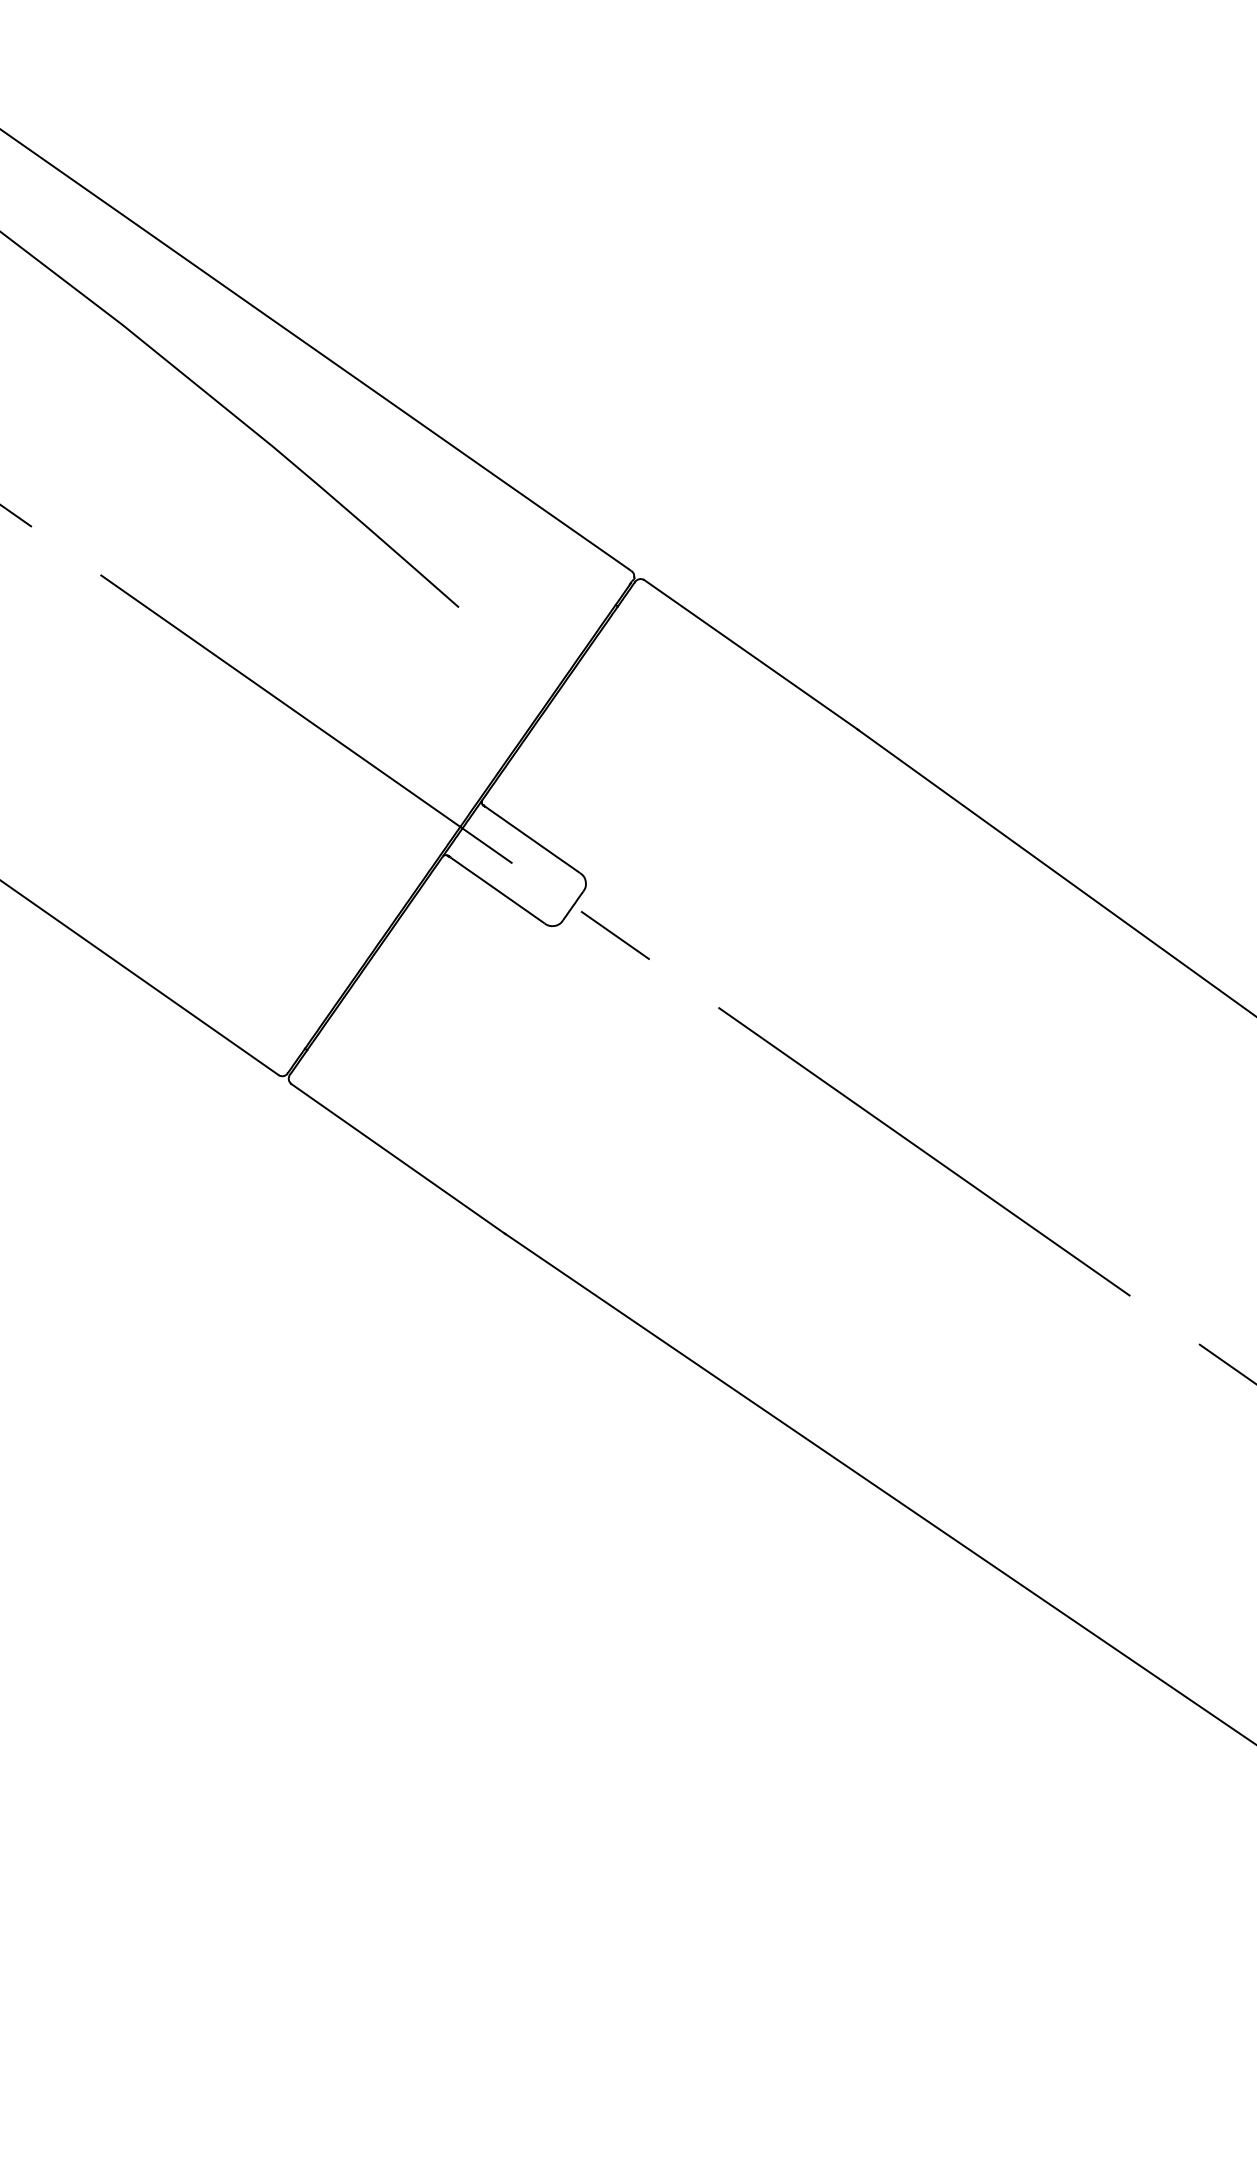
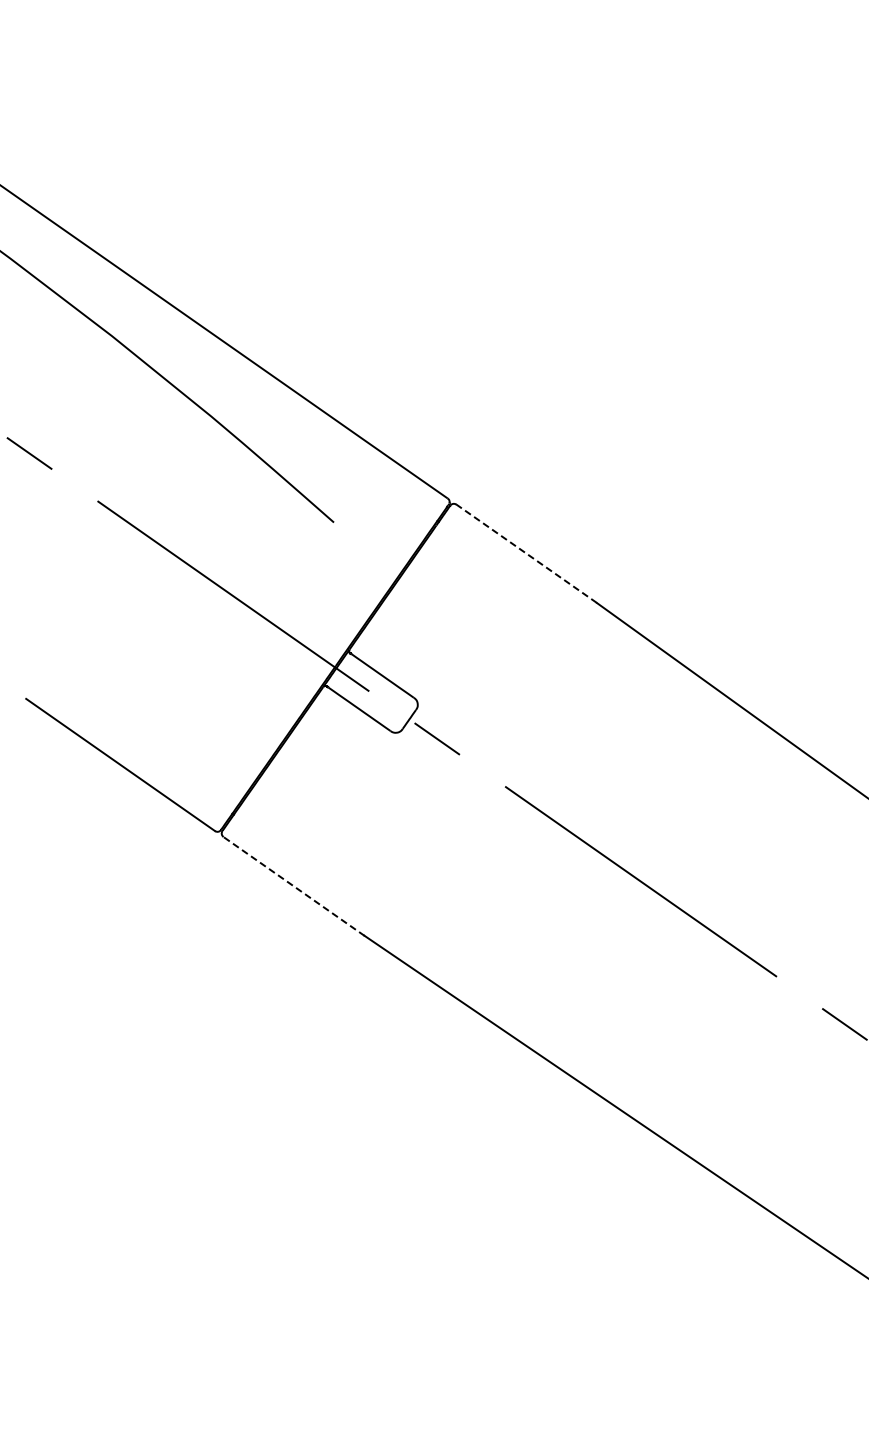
line: (752, 655) -> (527, 554), solid -> dashed
line: (397, 1159) -> (293, 886), solid -> dashed

